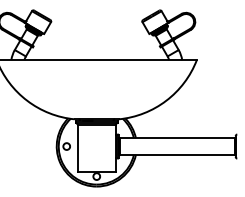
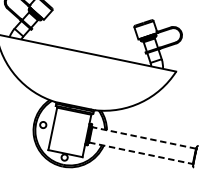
line: (177, 138) -> (144, 138), solid -> dashed
line: (177, 155) -> (141, 153), solid -> dashed

